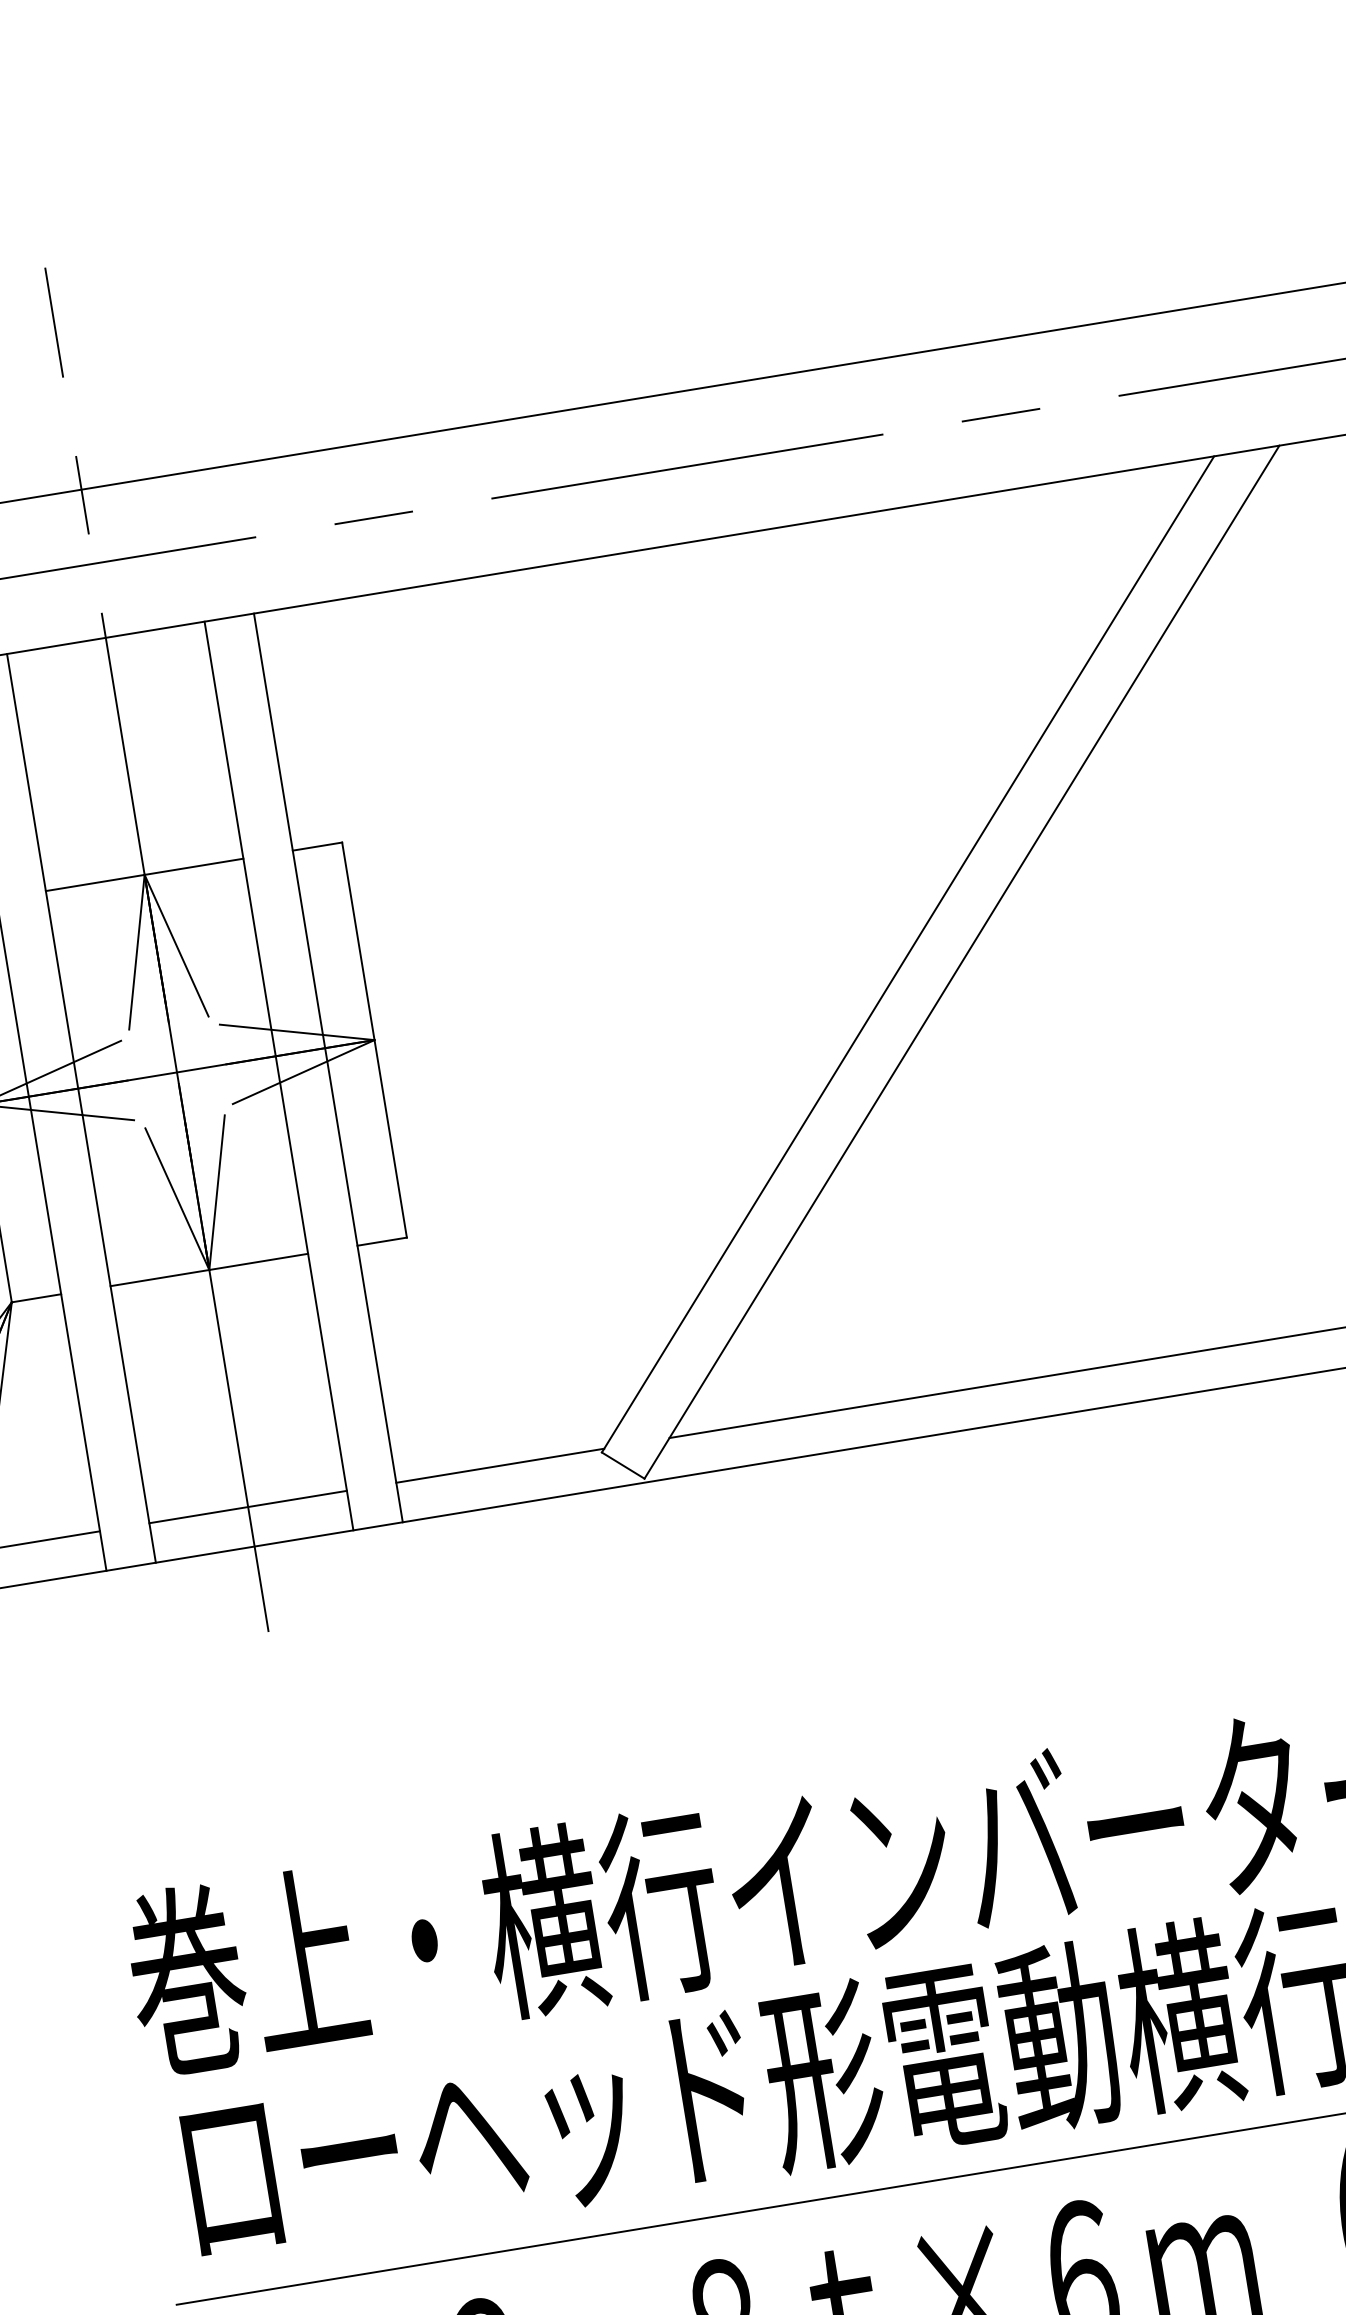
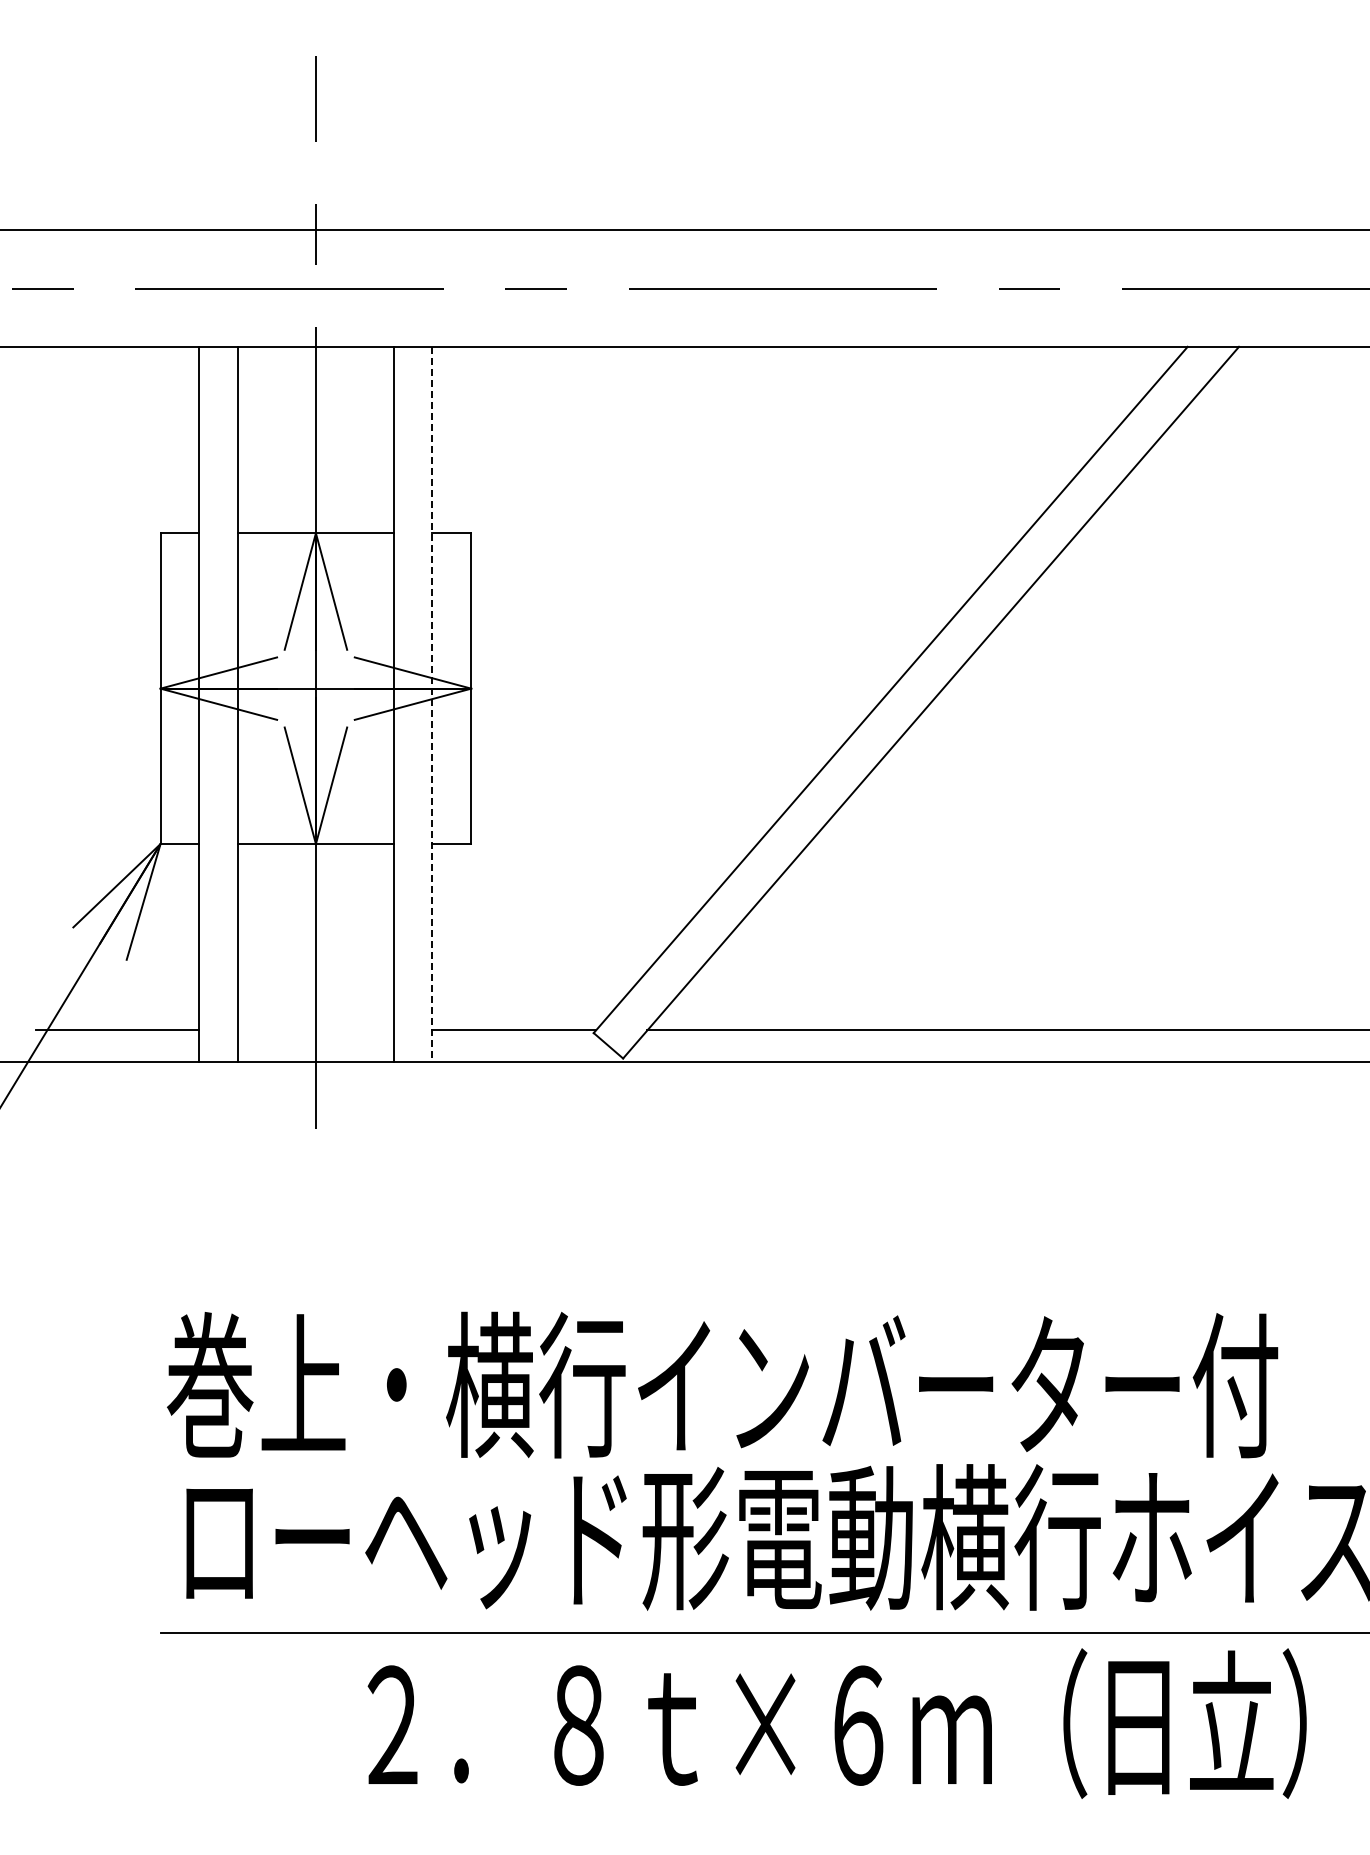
line: (328, 1068) -> (432, 704), solid -> dashed
line: (247, 1507) -> (315, 1030), removed

